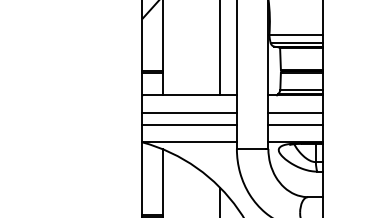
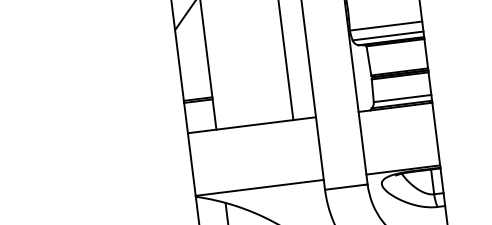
line: (189, 113) -> (254, 149), removed
line: (295, 113) -> (398, 131), removed
line: (189, 124) -> (256, 164), removed
line: (295, 124) -> (400, 146), removed

